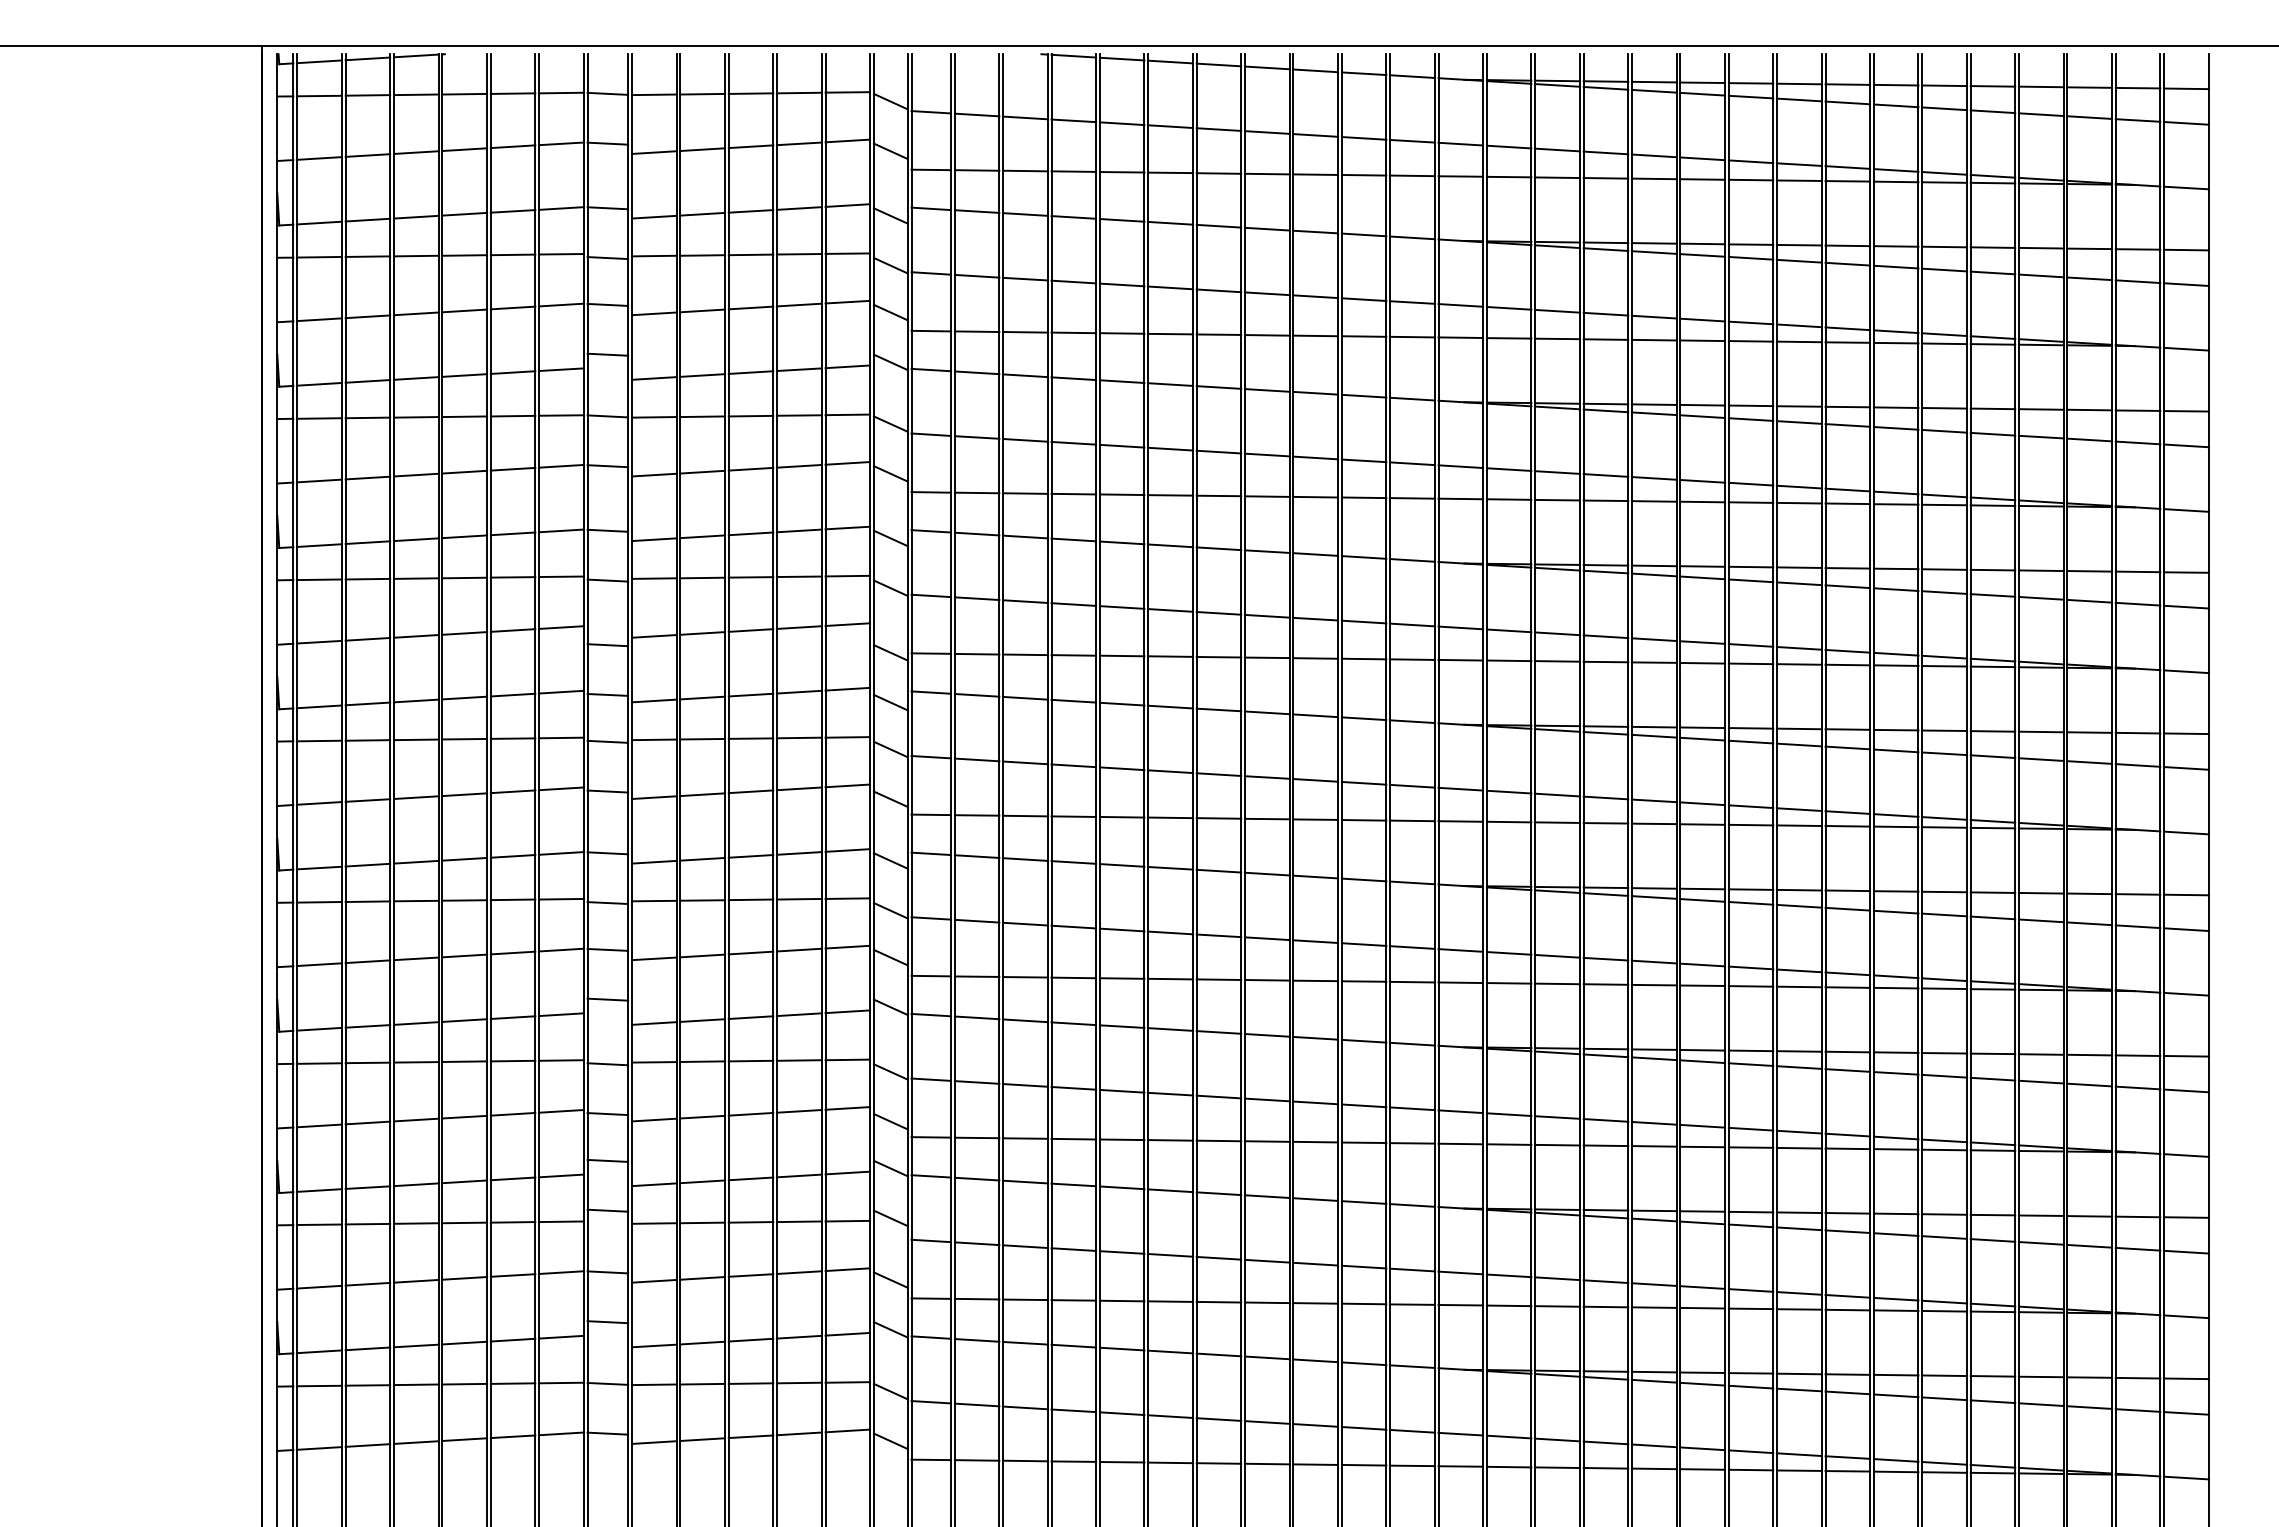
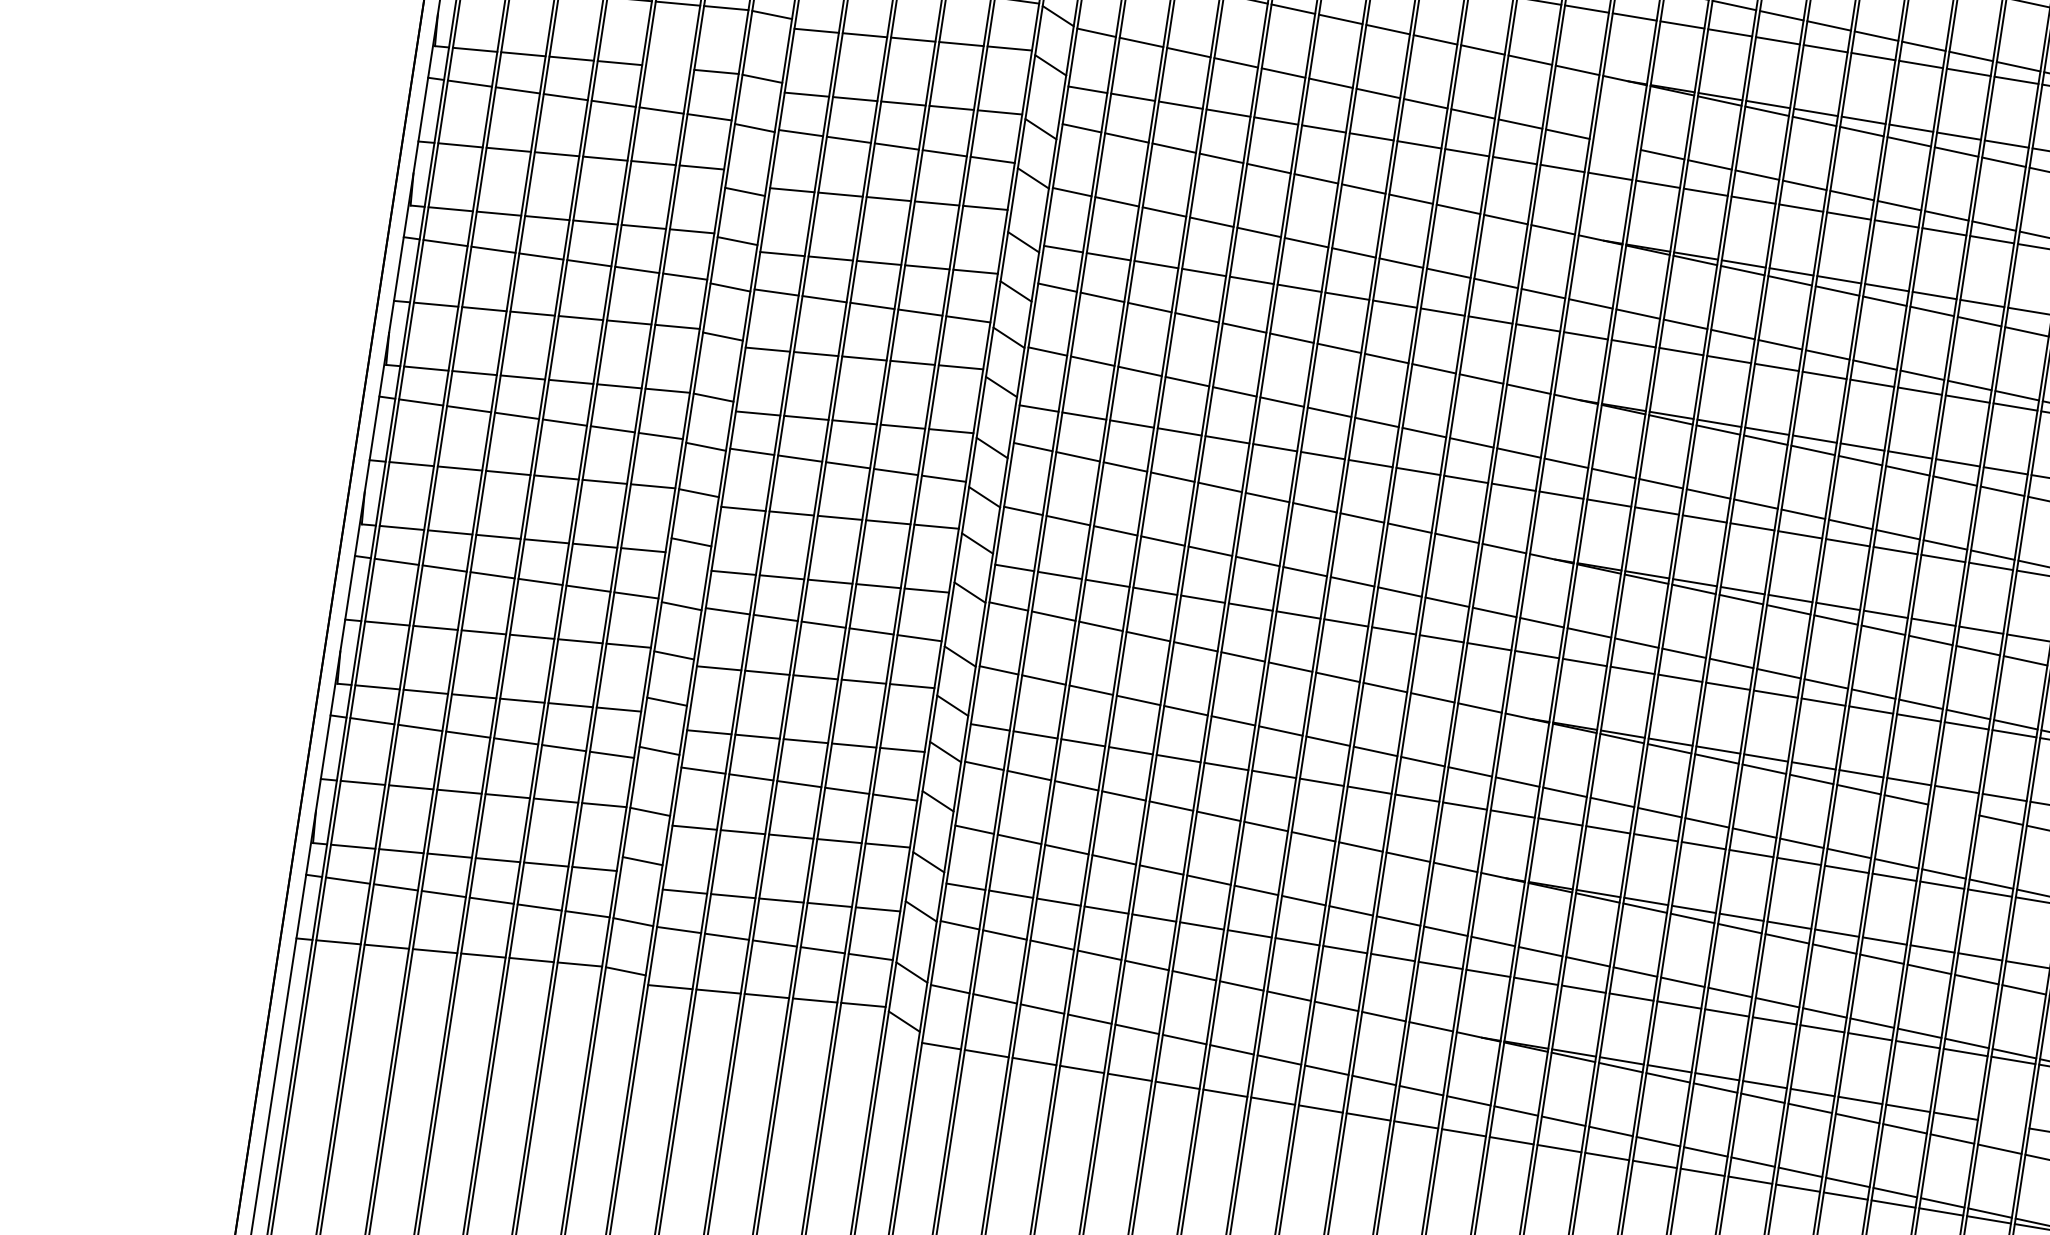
line: (1460, 466) -> (1614, 144), removed
line: (512, 533) -> (667, 67), removed
line: (1895, 1073) -> (1953, 810), removed
line: (1992, 1376) -> (2003, 1124), removed

